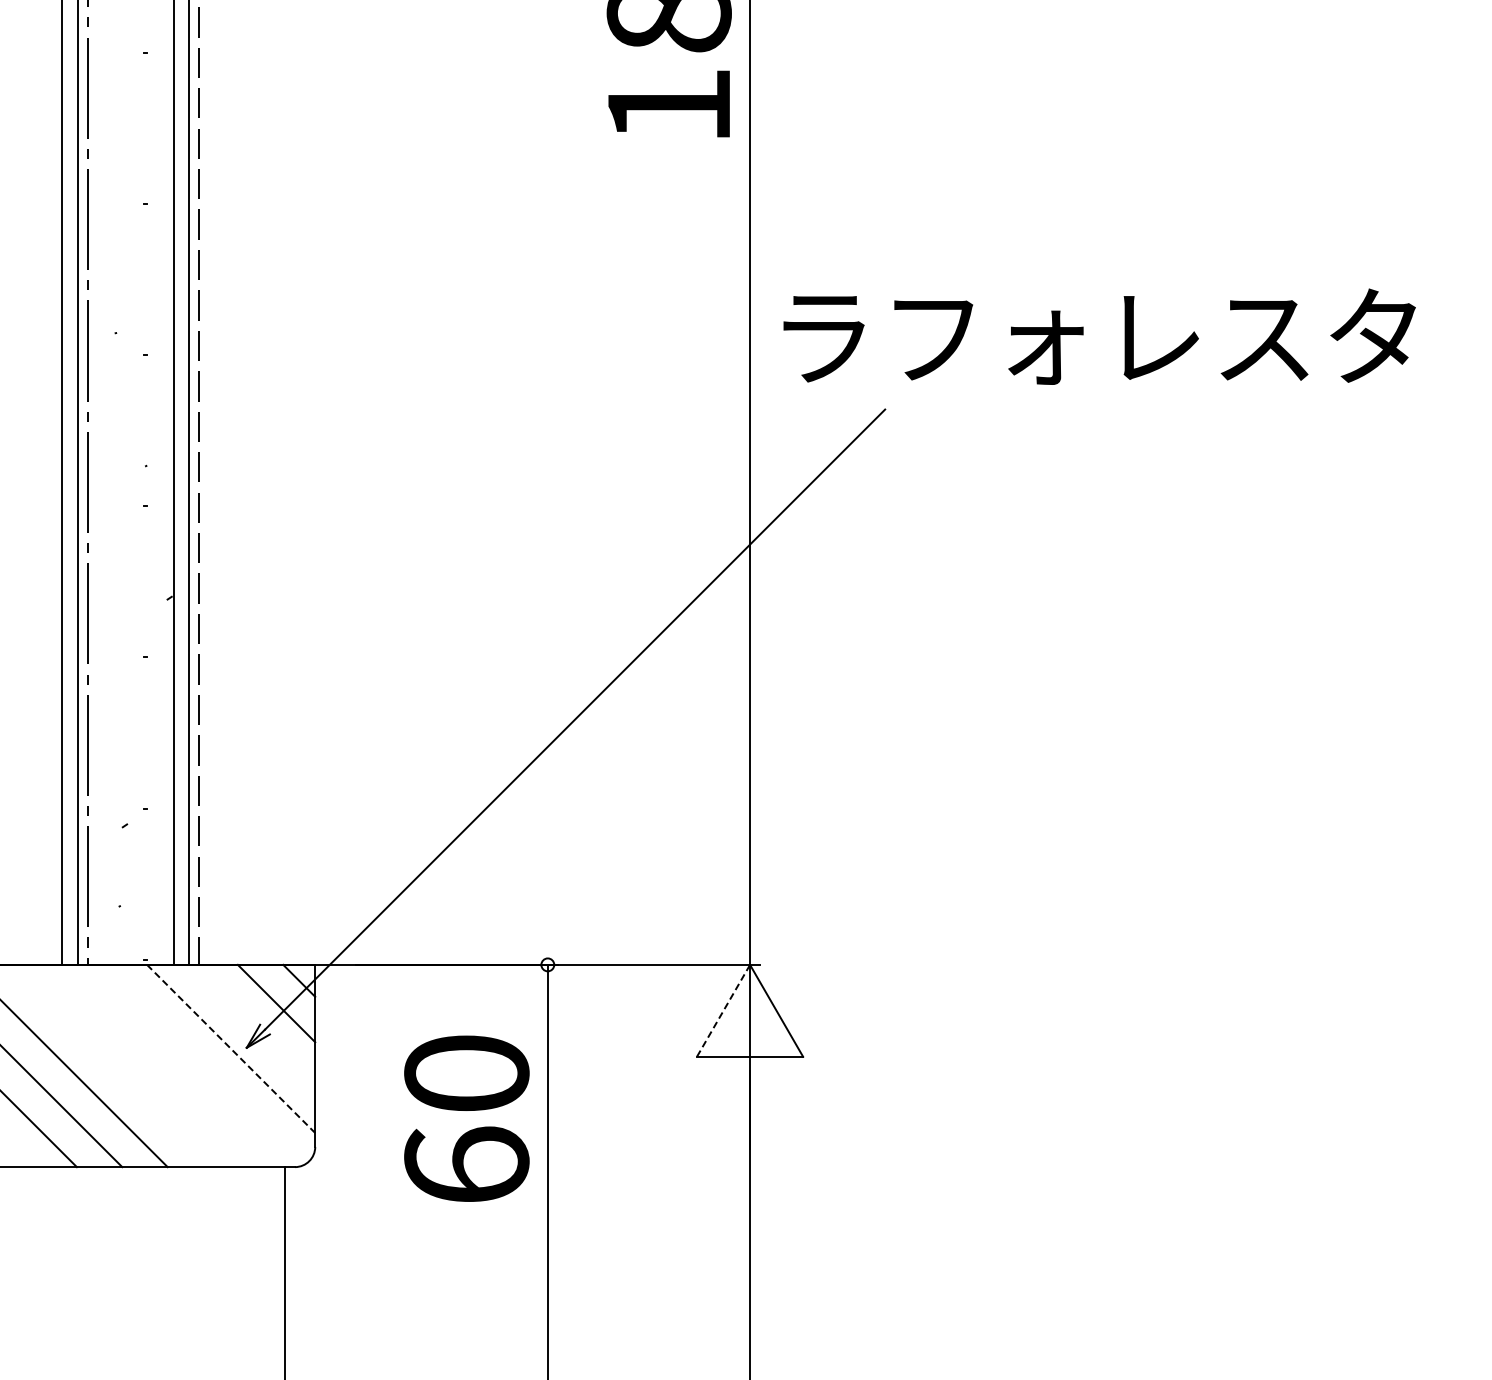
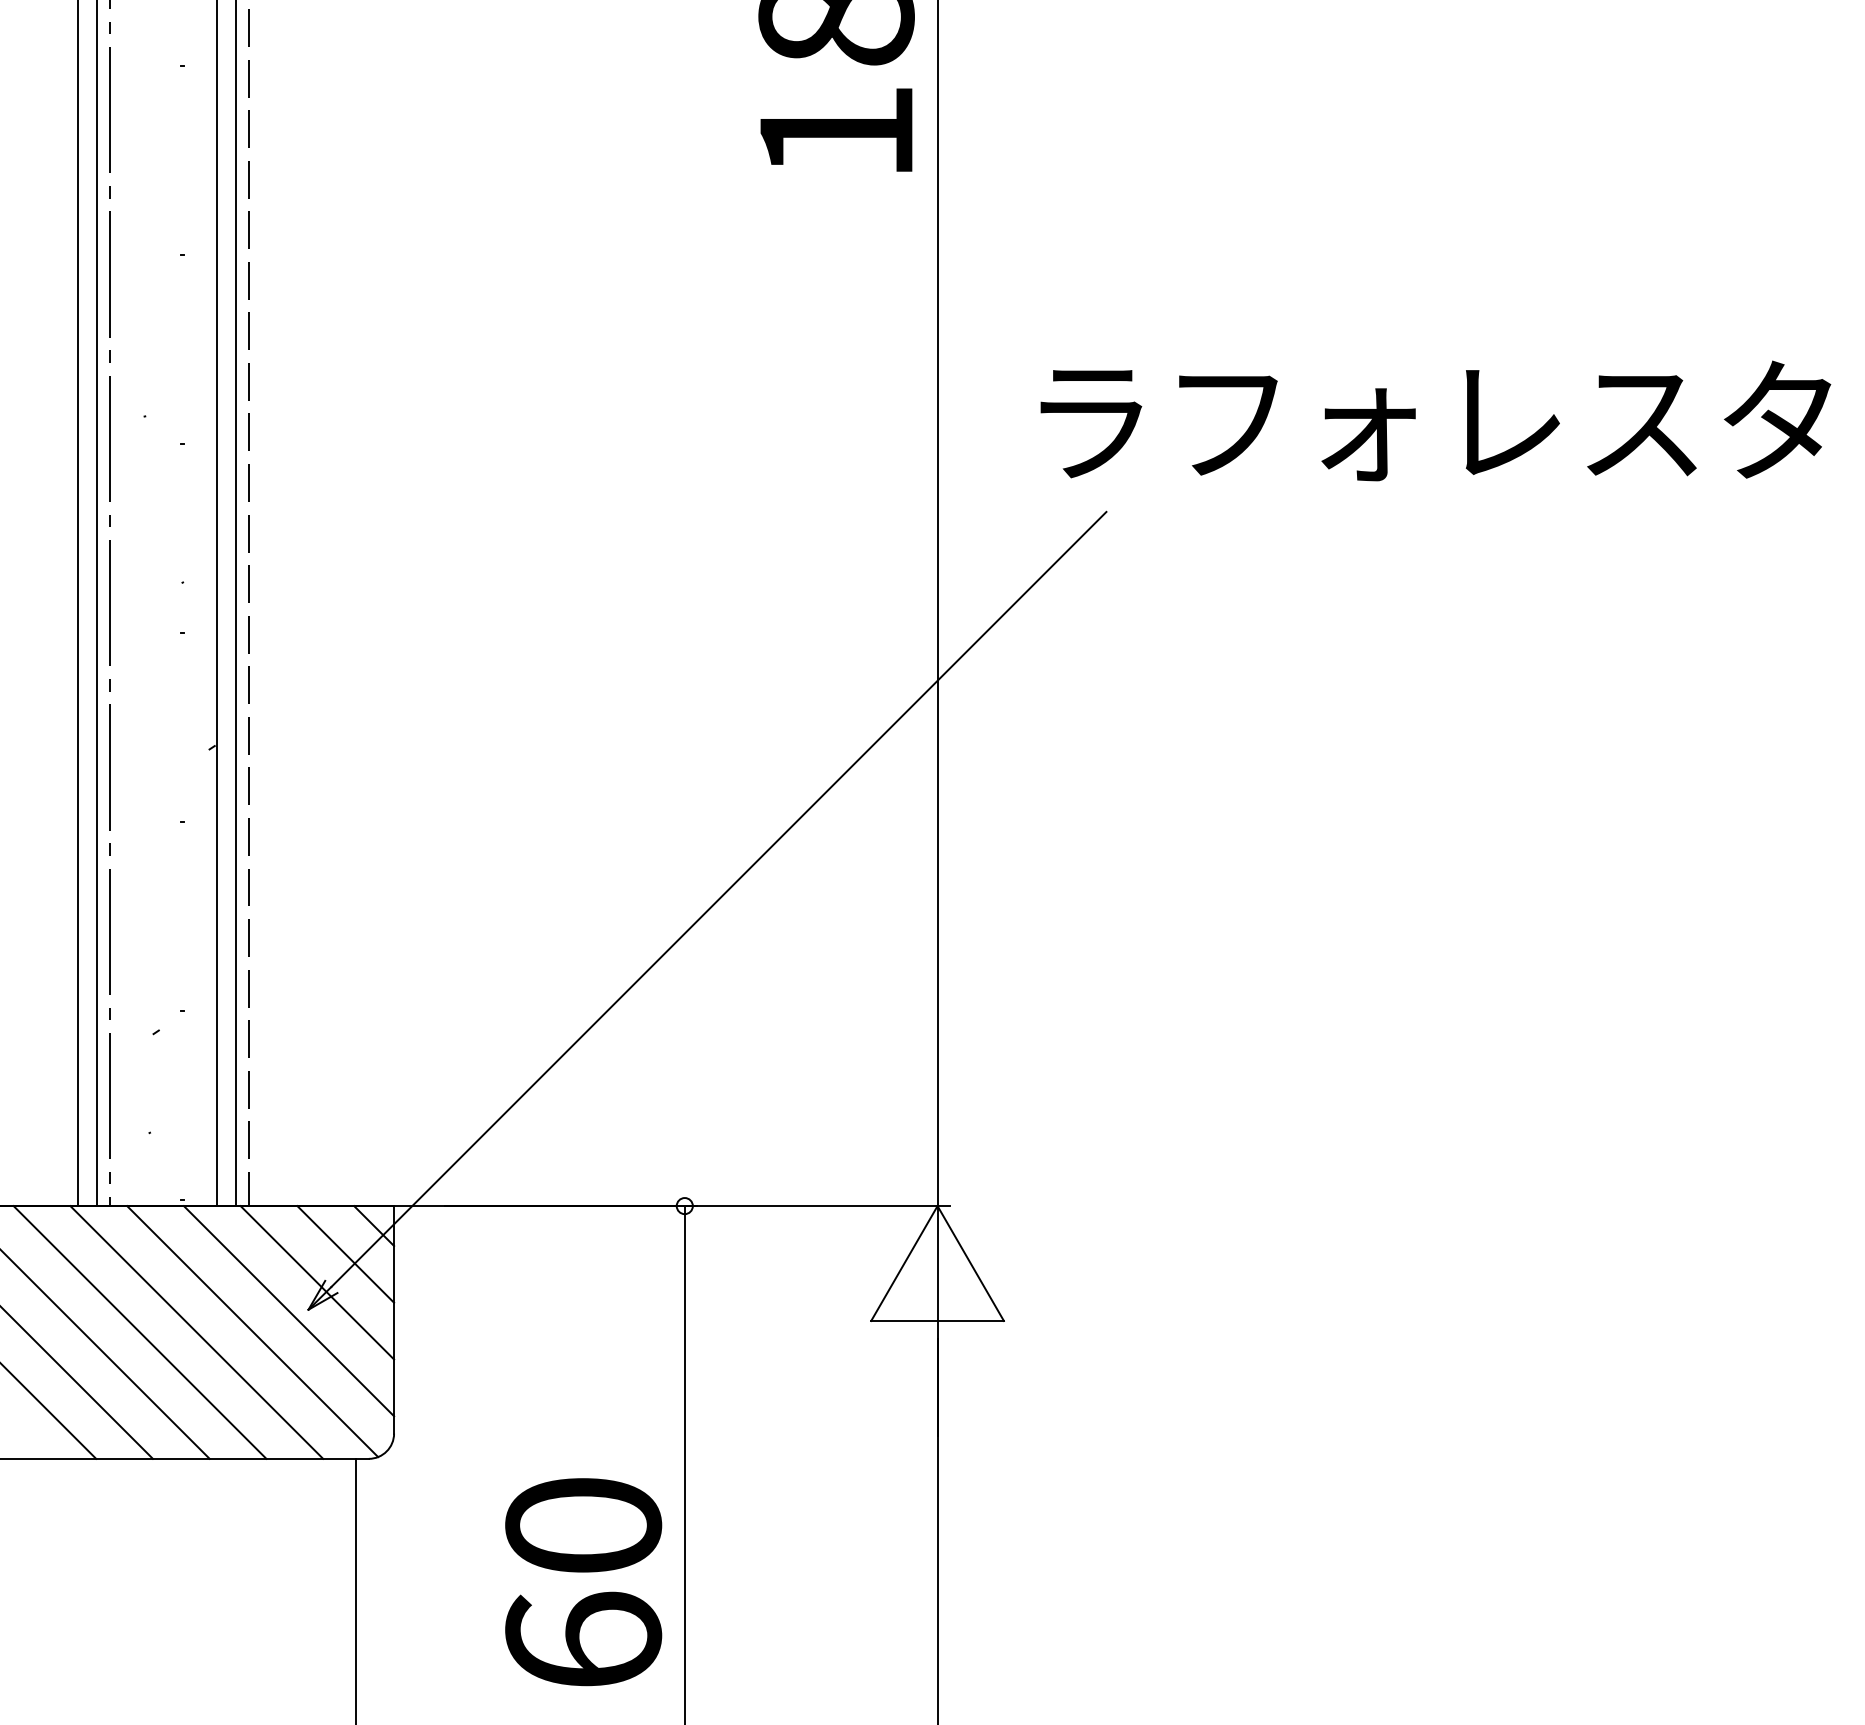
text: (1099, 336) -> (1435, 420), moved
line: (723, 1011) -> (904, 1264), dashed -> solid
line: (253, 1025) -> (316, 1281), added
line: (231, 1048) -> (289, 1310), dashed -> solid
line: (201, 1064) -> (251, 1330), added
line: (111, 1065) -> (139, 1331), added
line: (157, 1065) -> (196, 1331), added
text: (466, 1118) -> (583, 1581), moved

